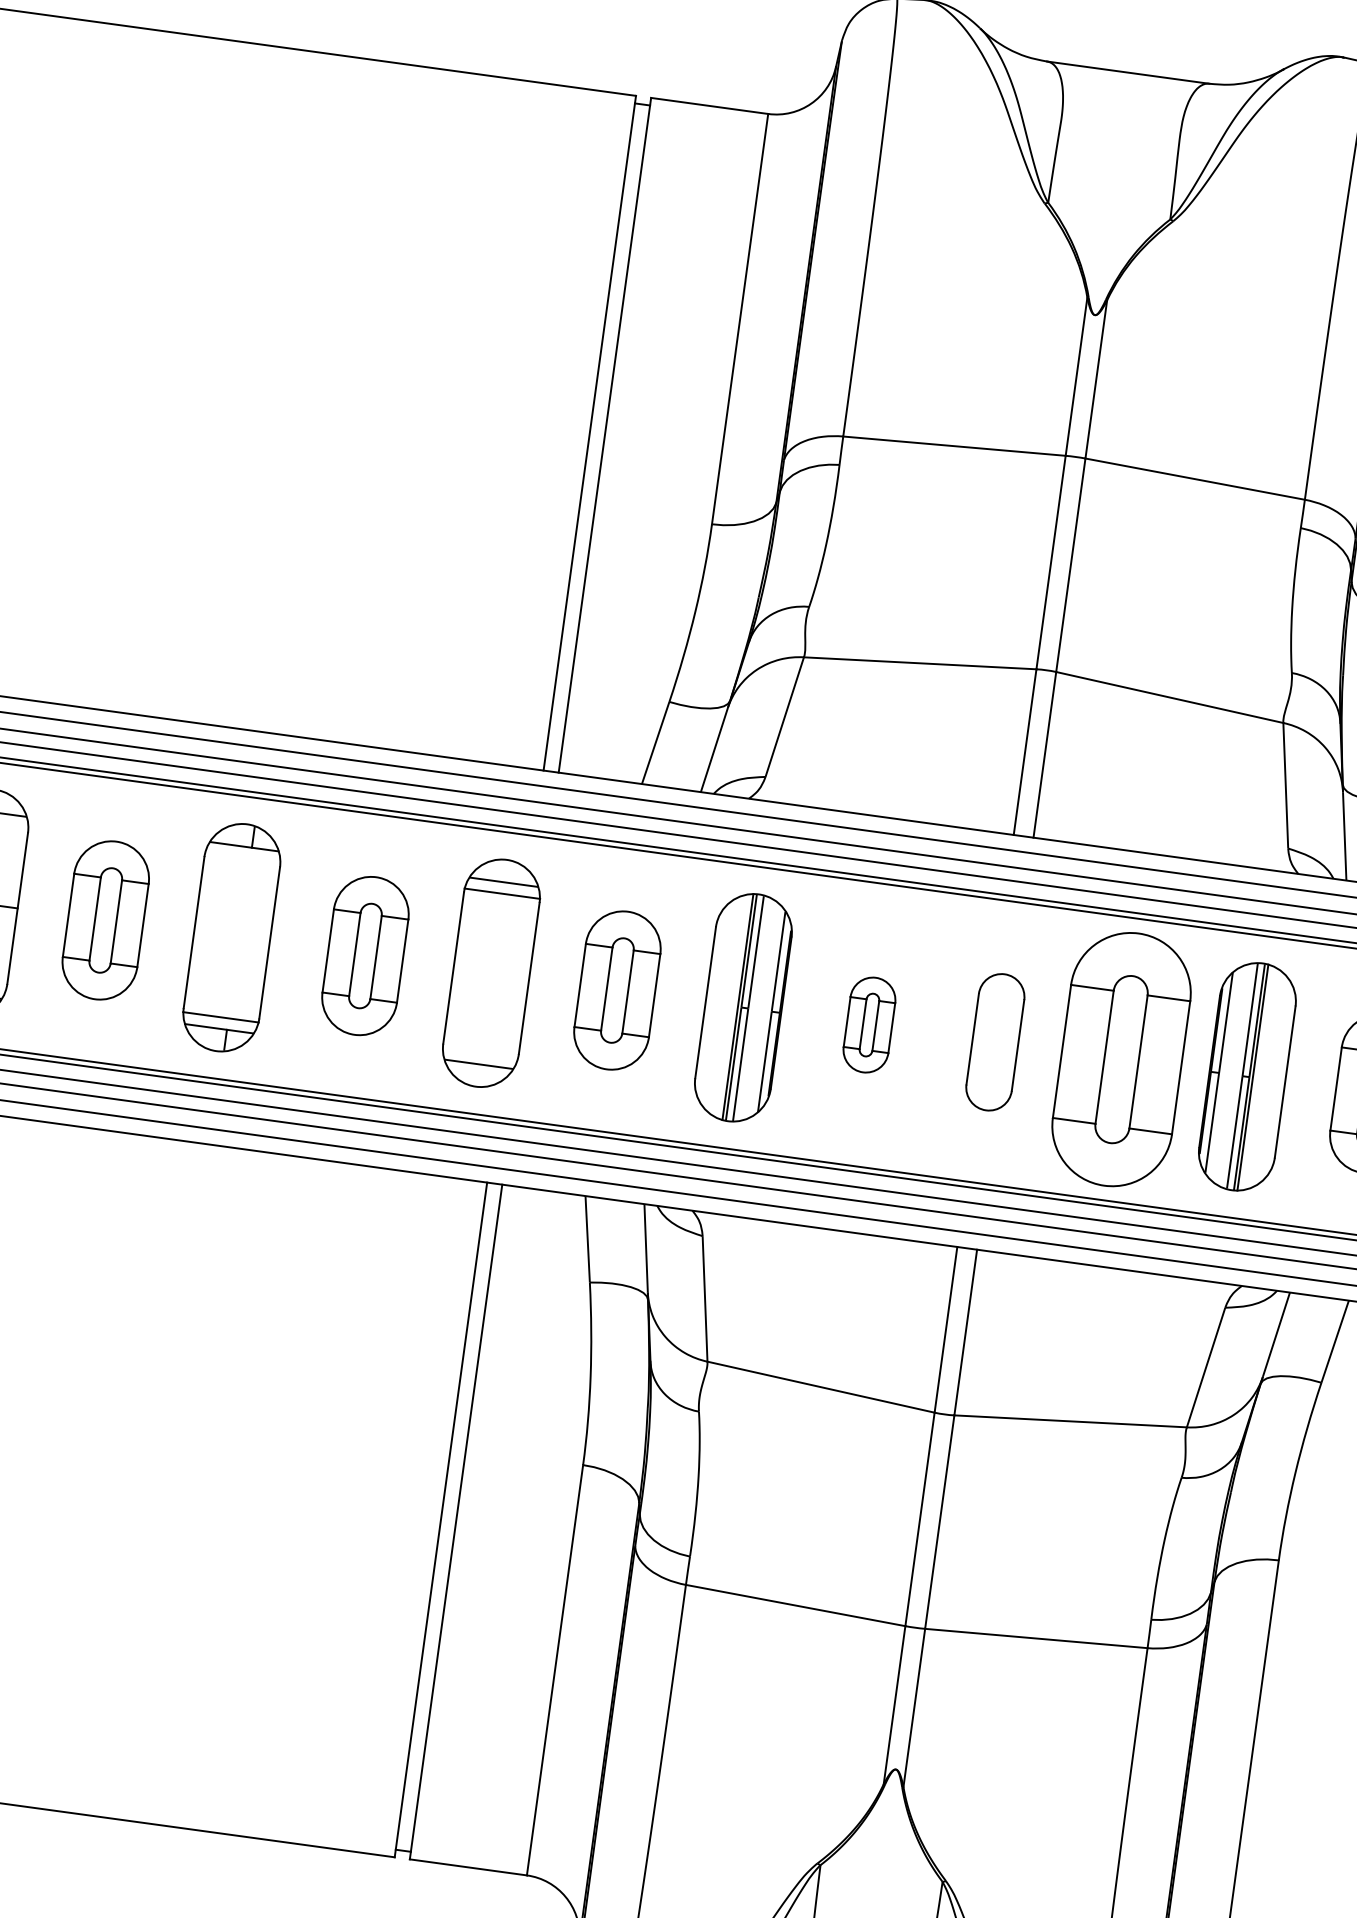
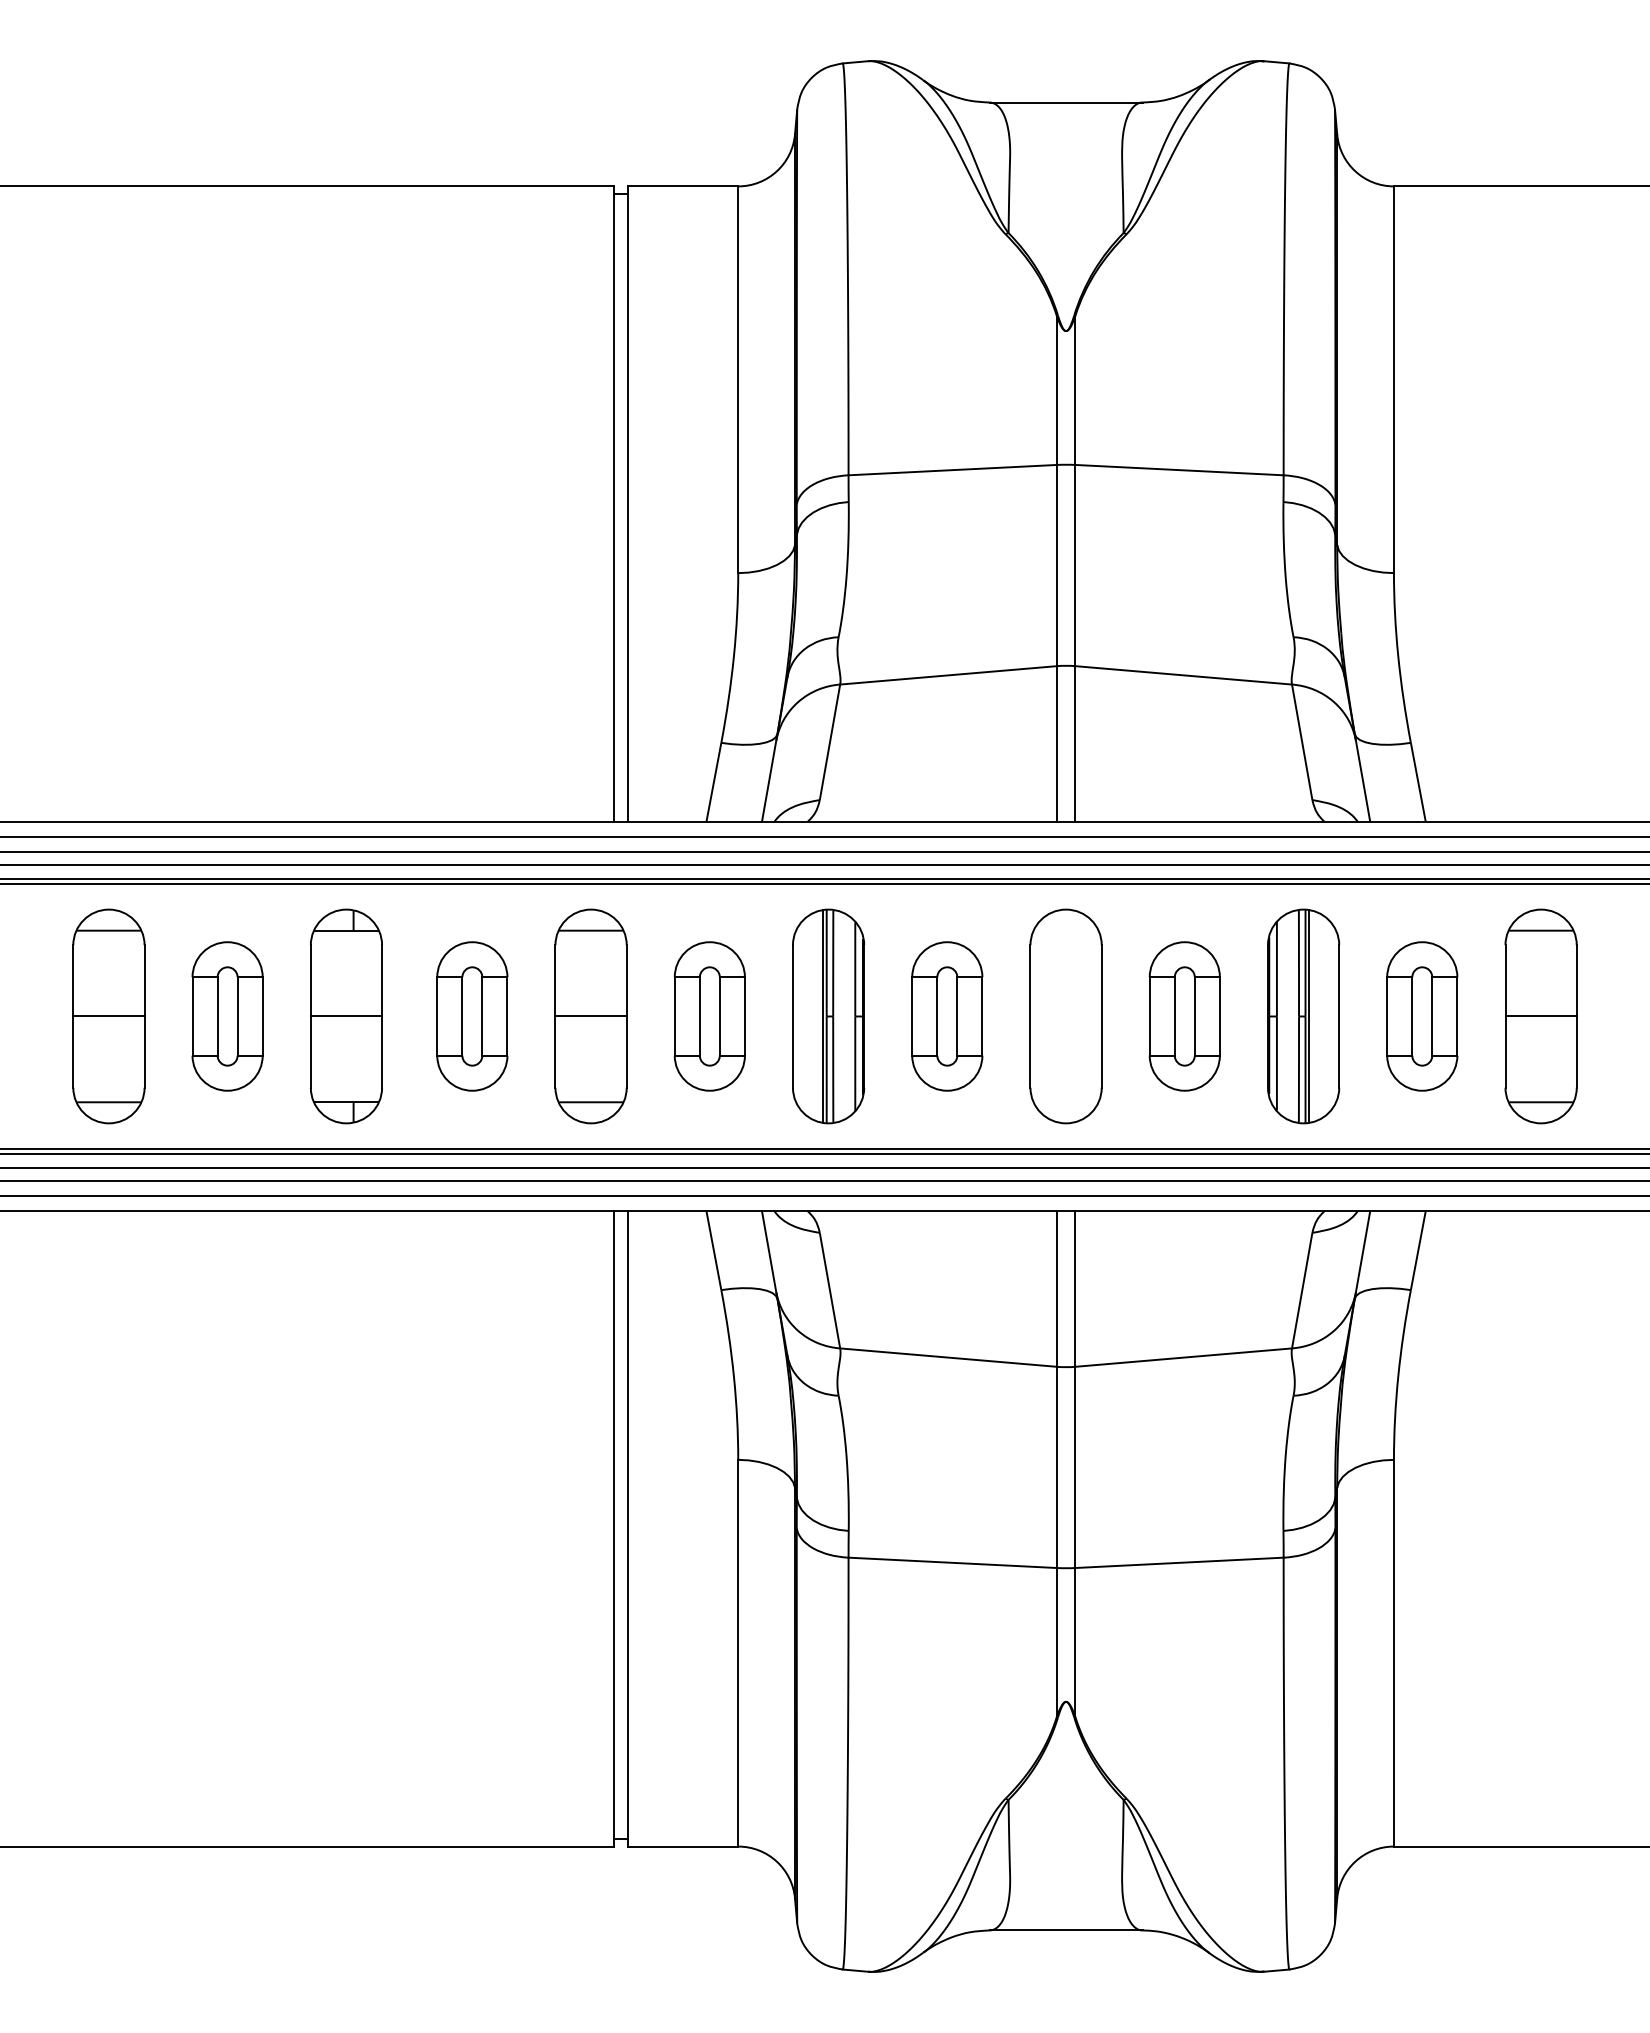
line: (501, 893) -> (590, 1016), moved
line: (221, 1017) -> (346, 1016), moved
part: (869, 1025) -> (947, 1016), size x1.67
part: (994, 1042) -> (1065, 1016), size x1.67
part: (1121, 1059) -> (1184, 1016), size x0.62

